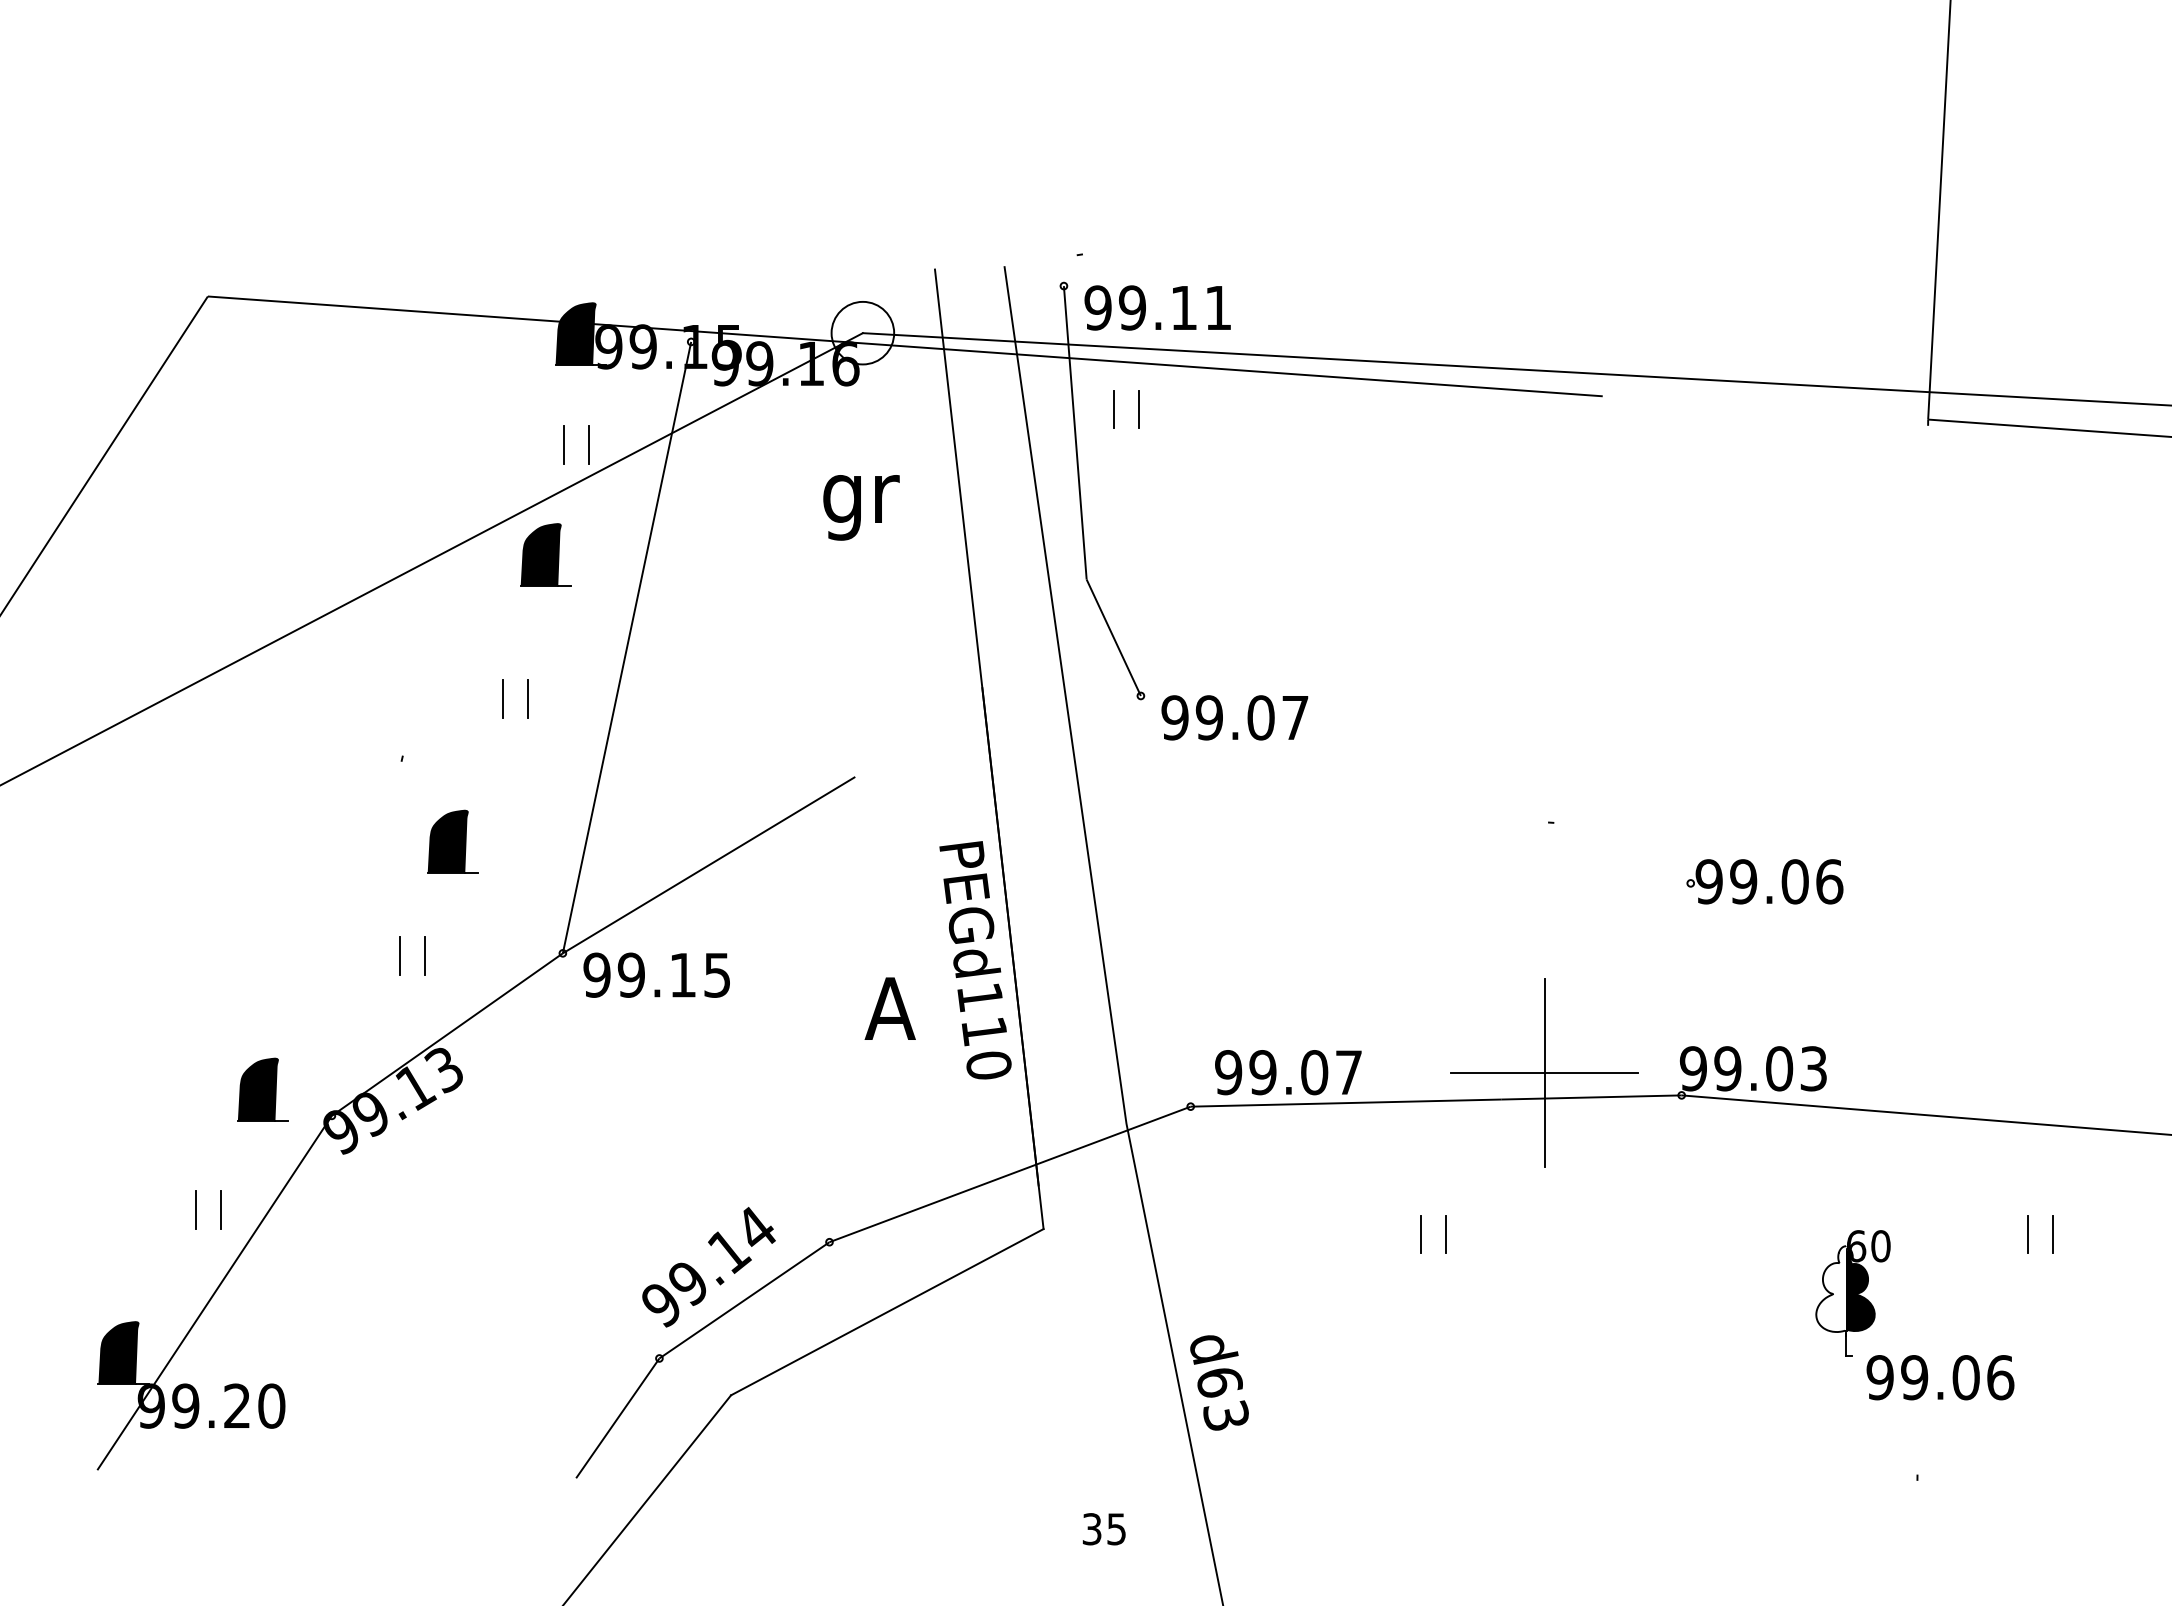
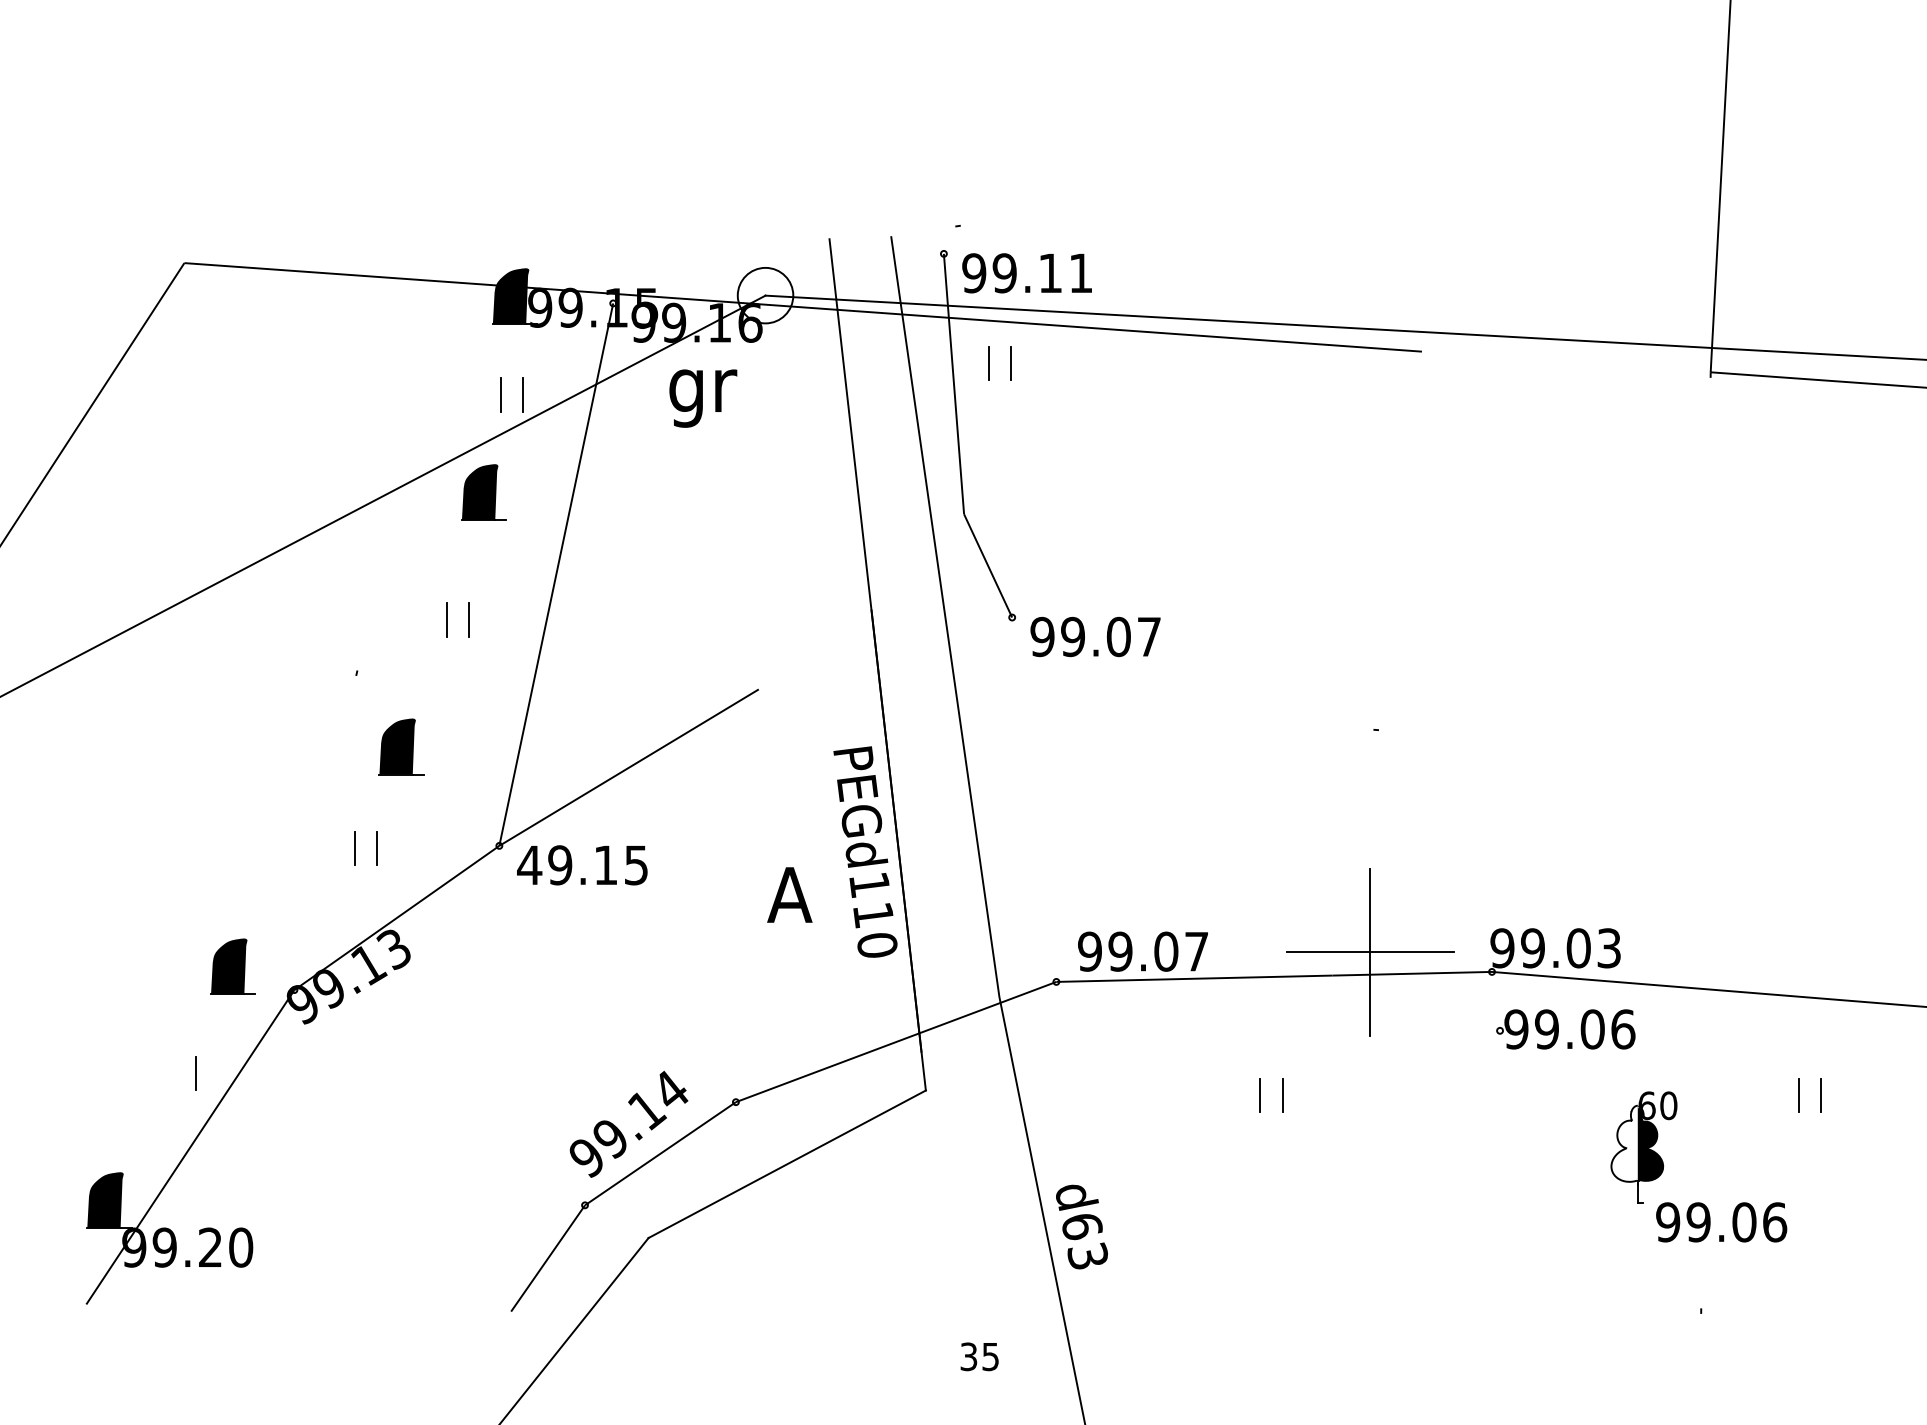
text: (861, 507) -> (703, 398), moved
part: (1756, 881) -> (1558, 1029), moved
text: (596, 975) -> (529, 865), 99.15 -> 49.15
line: (195, 1209) -> (173, 1073), removed

